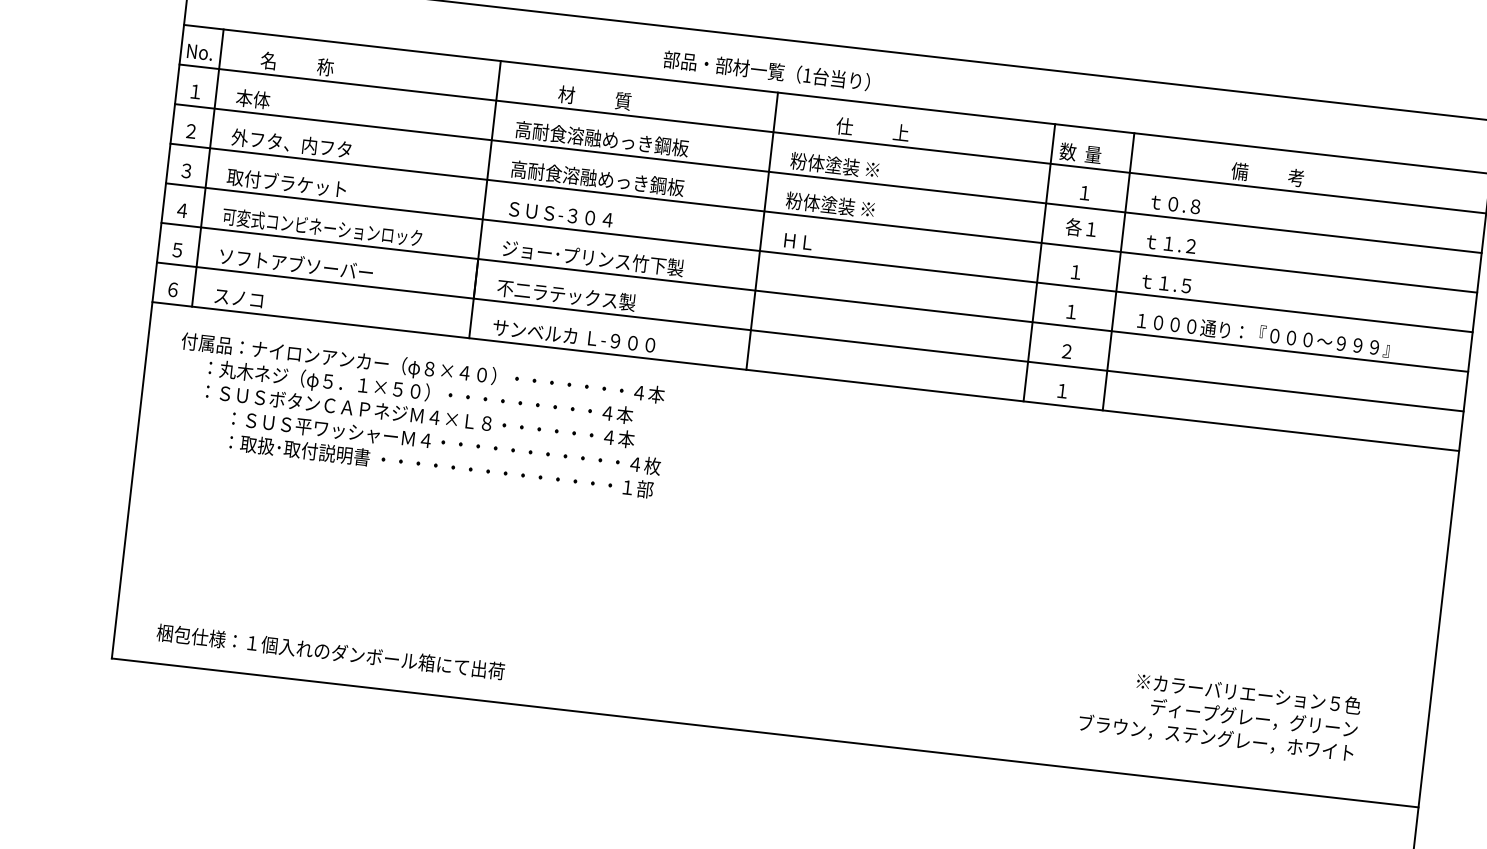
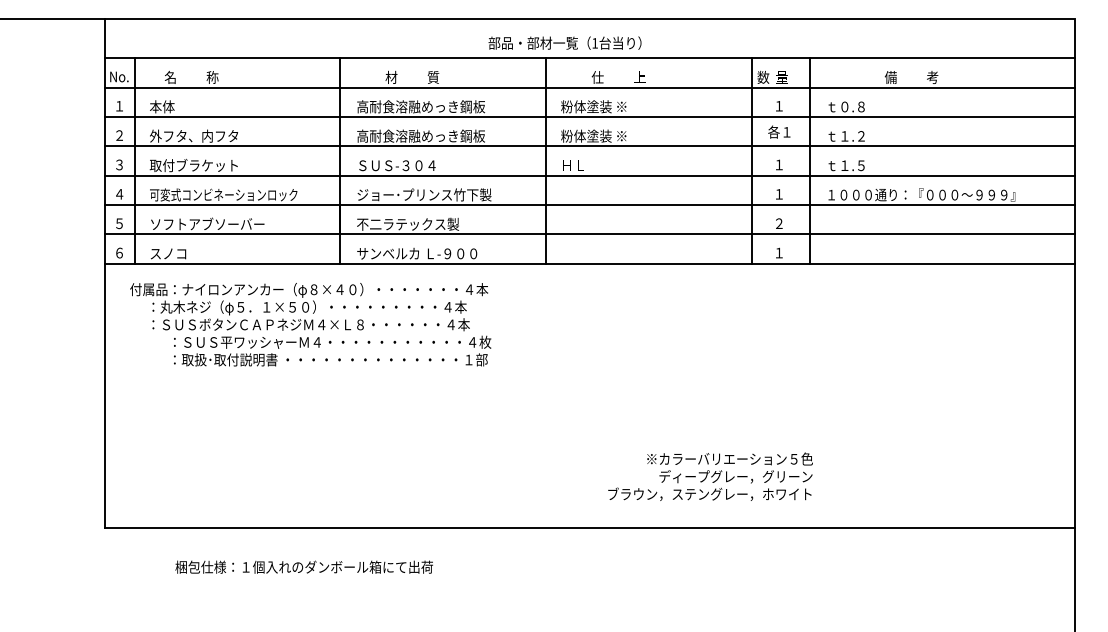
text: (766, 69) -> (564, 42), moved
text: (329, 650) -> (303, 566), moved
text: (1219, 714) -> (710, 476), moved

